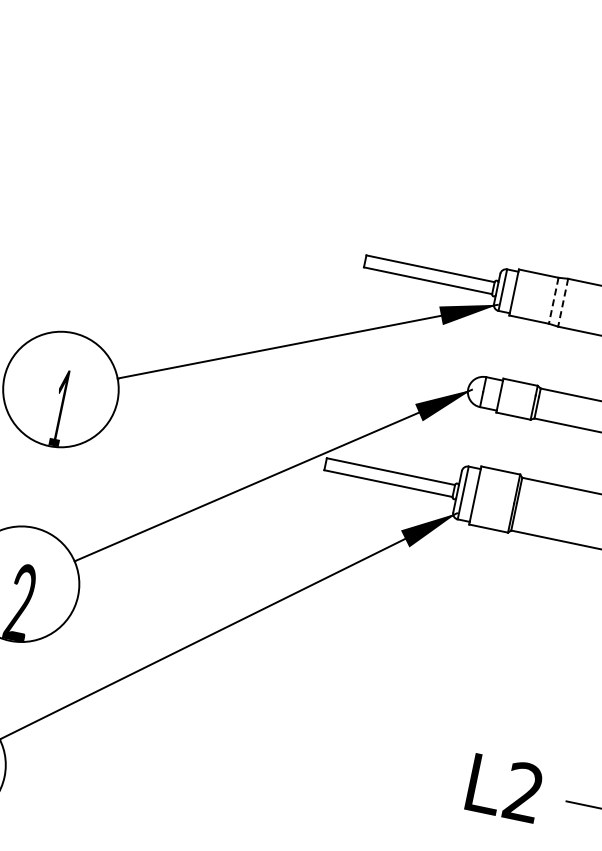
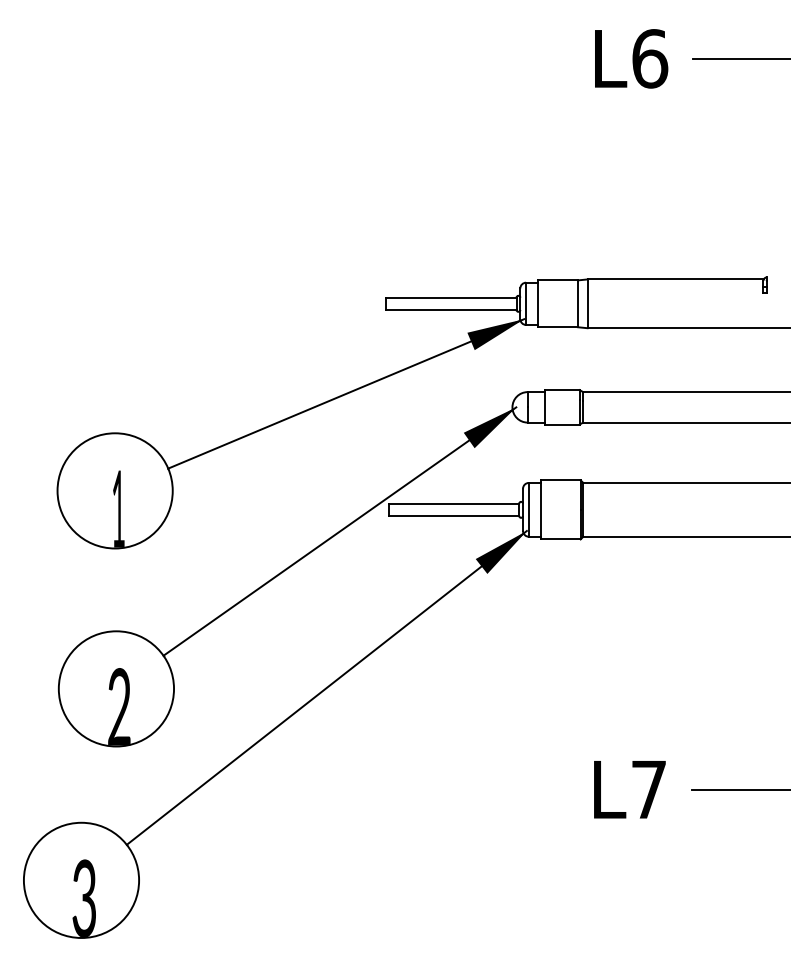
line: (553, 301) -> (577, 304), dashed -> solid
line: (562, 303) -> (587, 304), dashed -> solid
text: (523, 791) -> (648, 788), L2 -> L7

